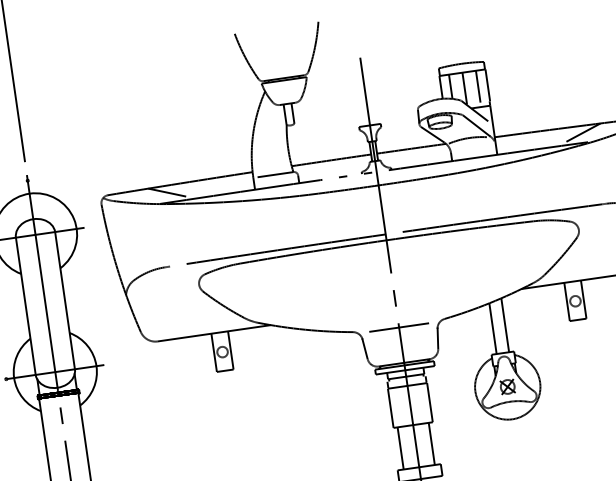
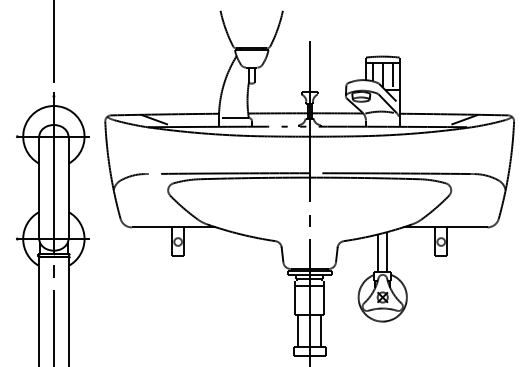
line: (398, 327) -> (309, 242), removed

